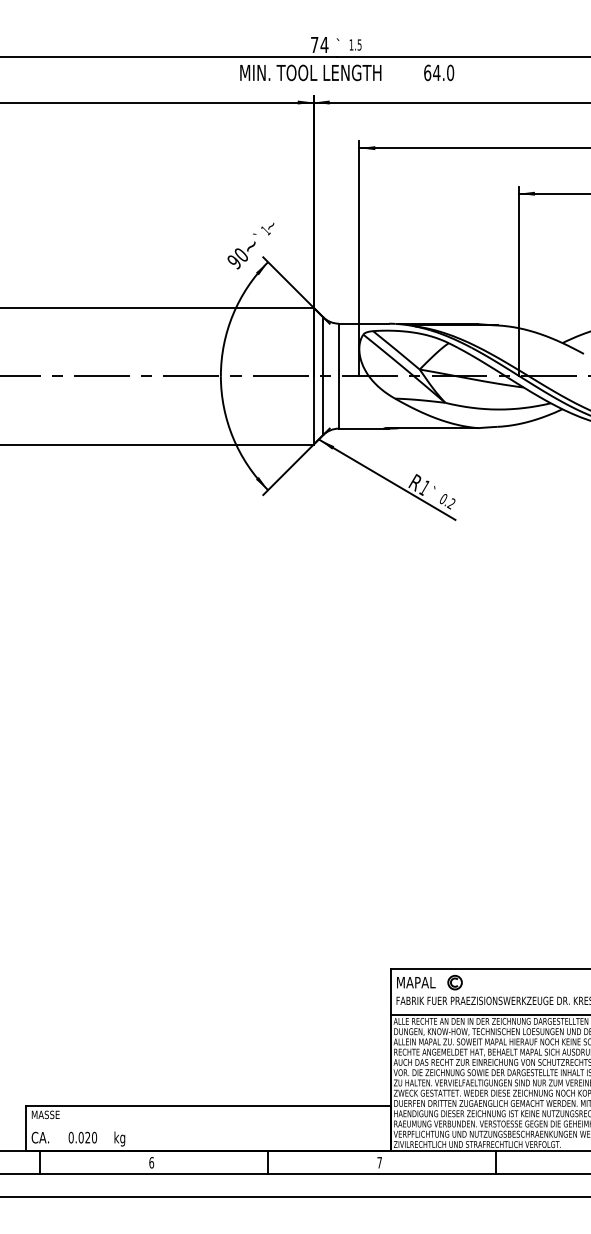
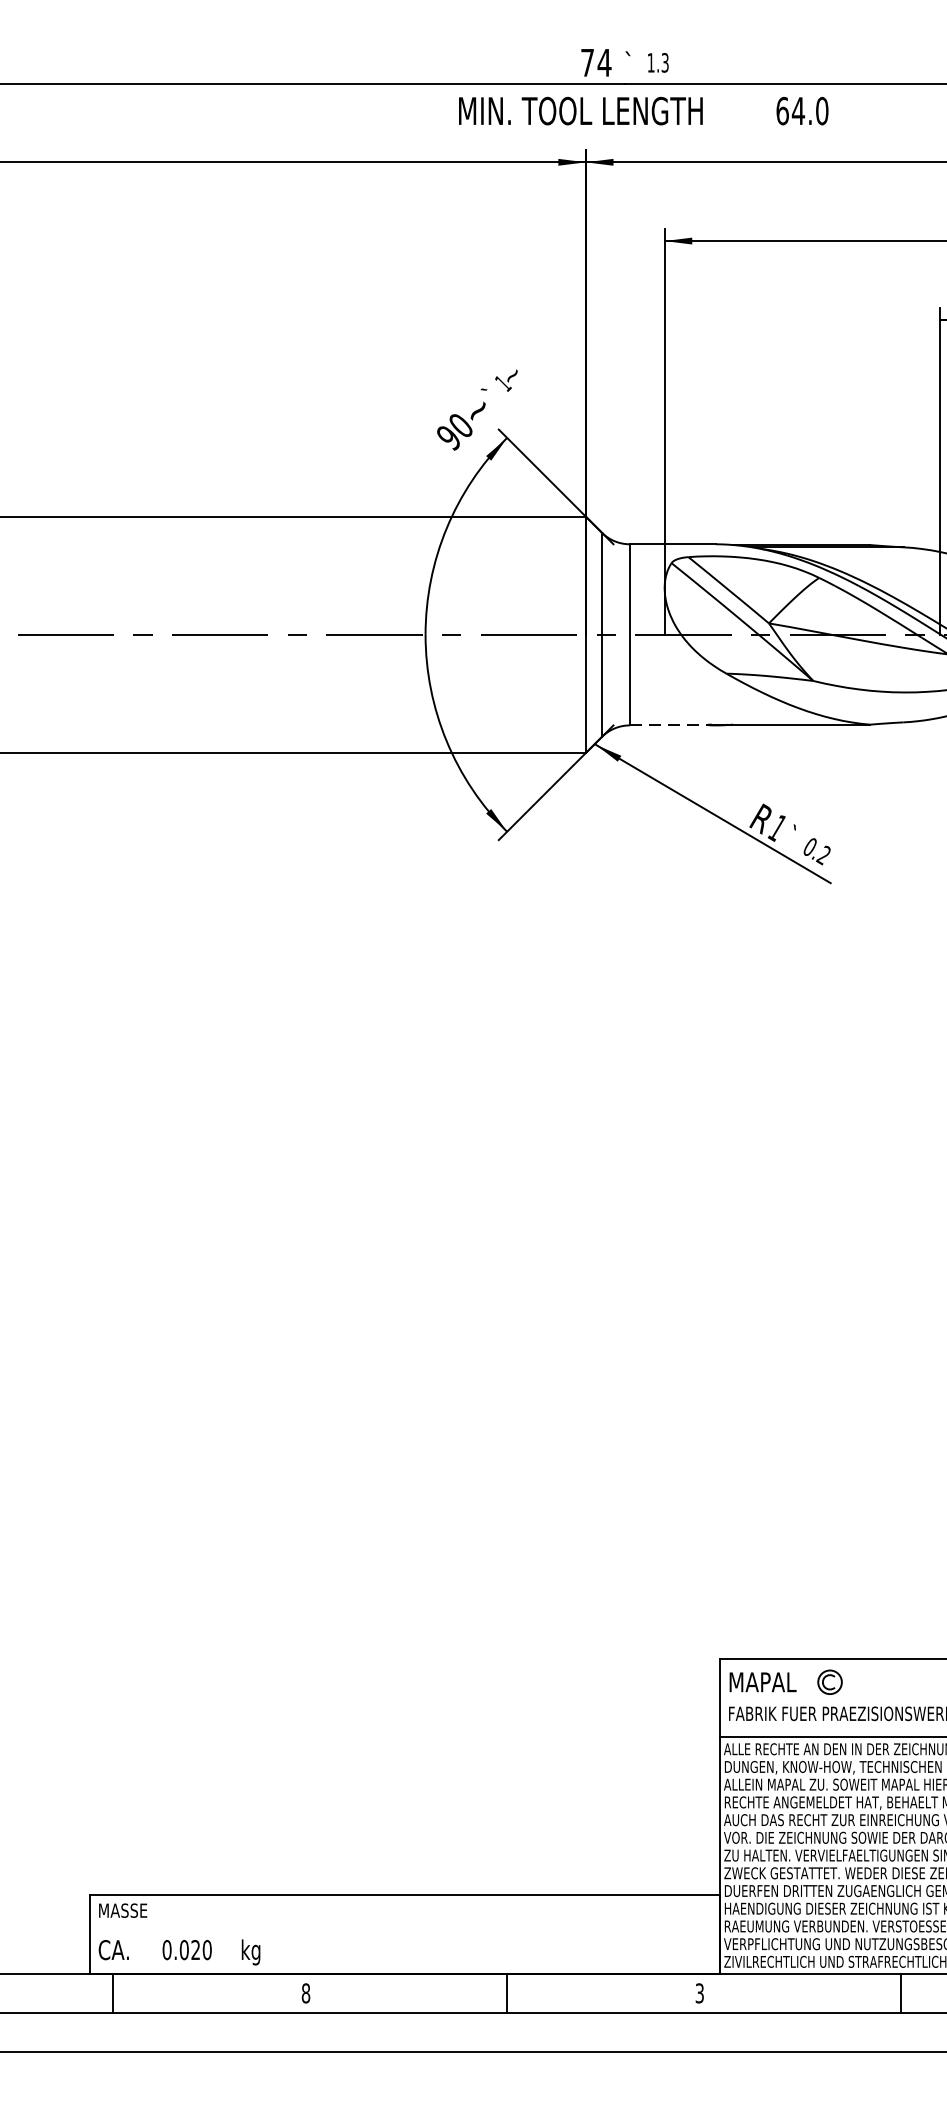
text: (359, 44) -> (664, 62), 1.5 -> 1.3
line: (364, 428) -> (673, 725), solid -> dashed
text: (151, 1162) -> (305, 1992), 6 -> 8
text: (379, 1162) -> (699, 1992), 7 -> 3

